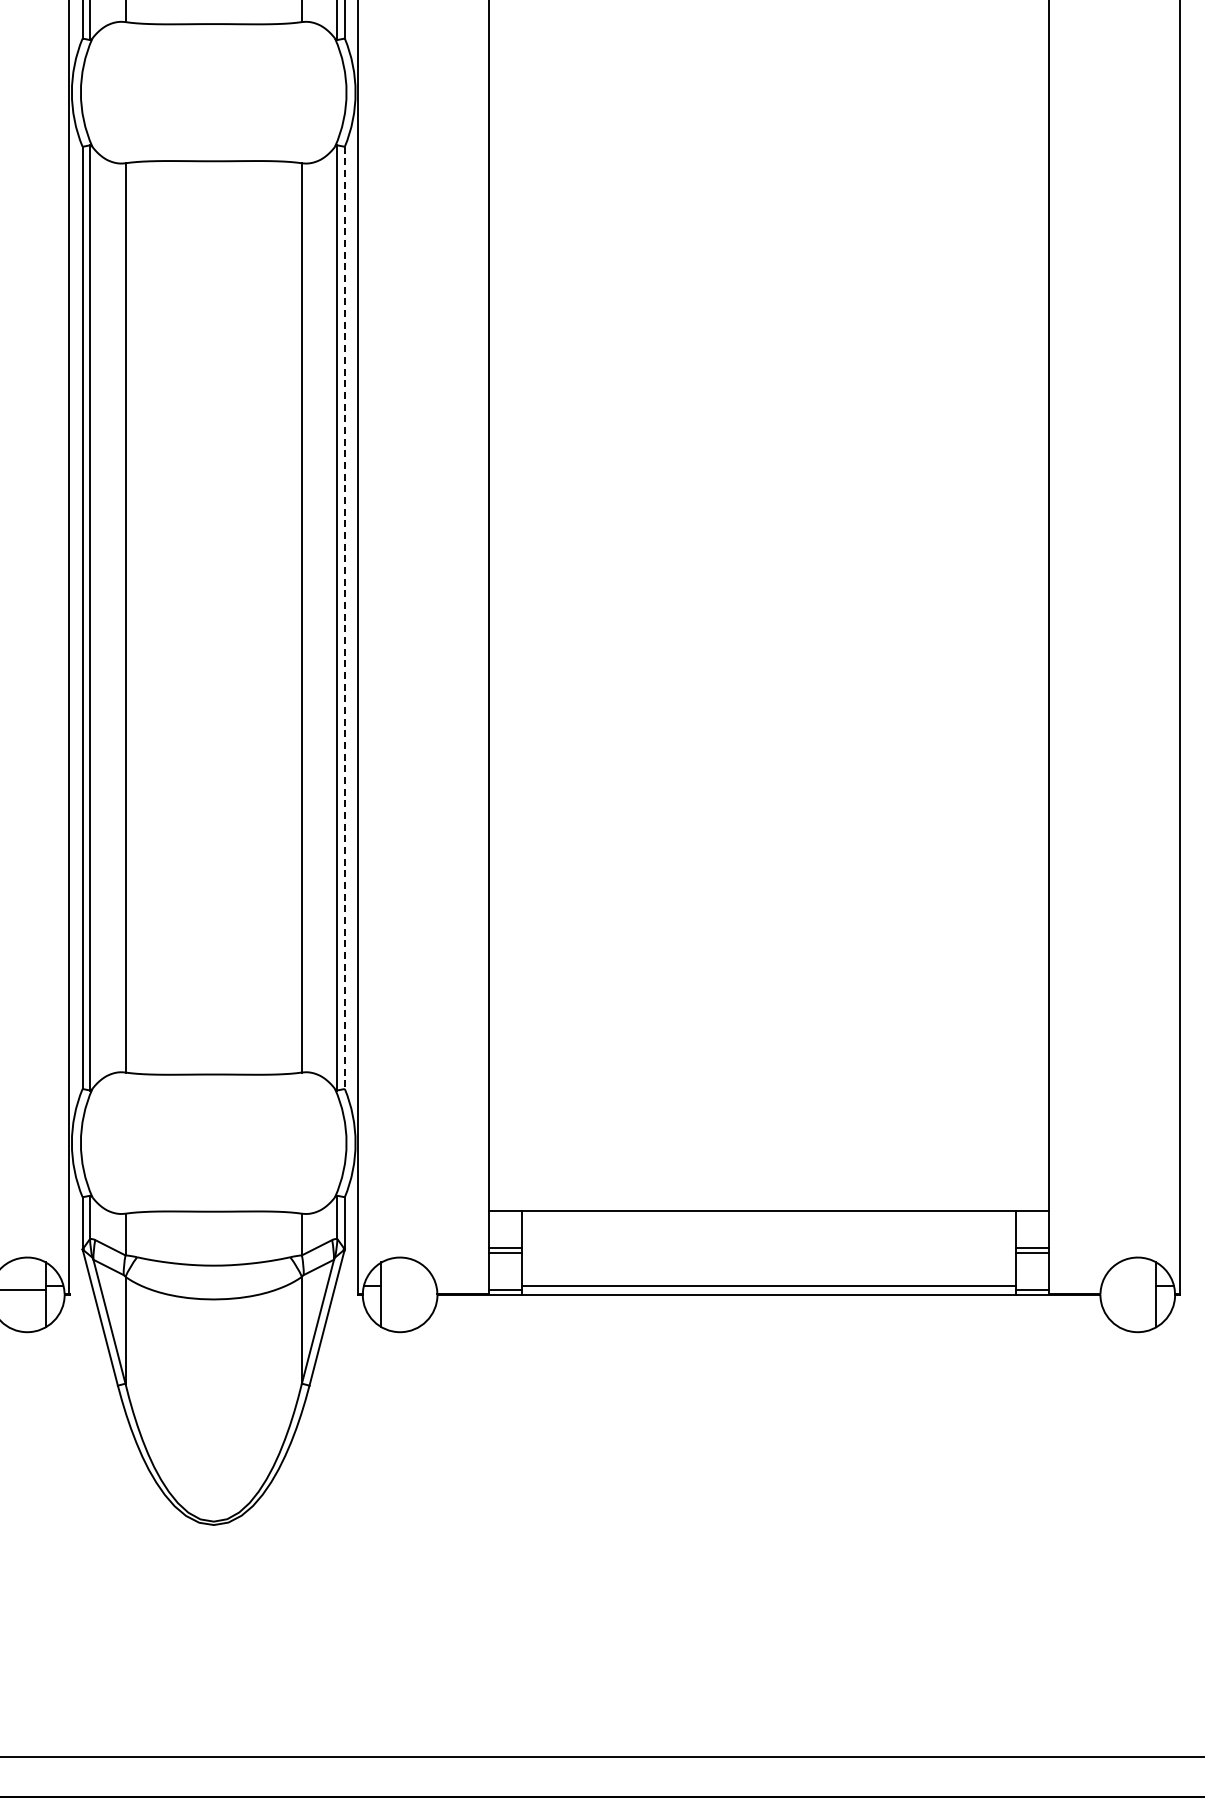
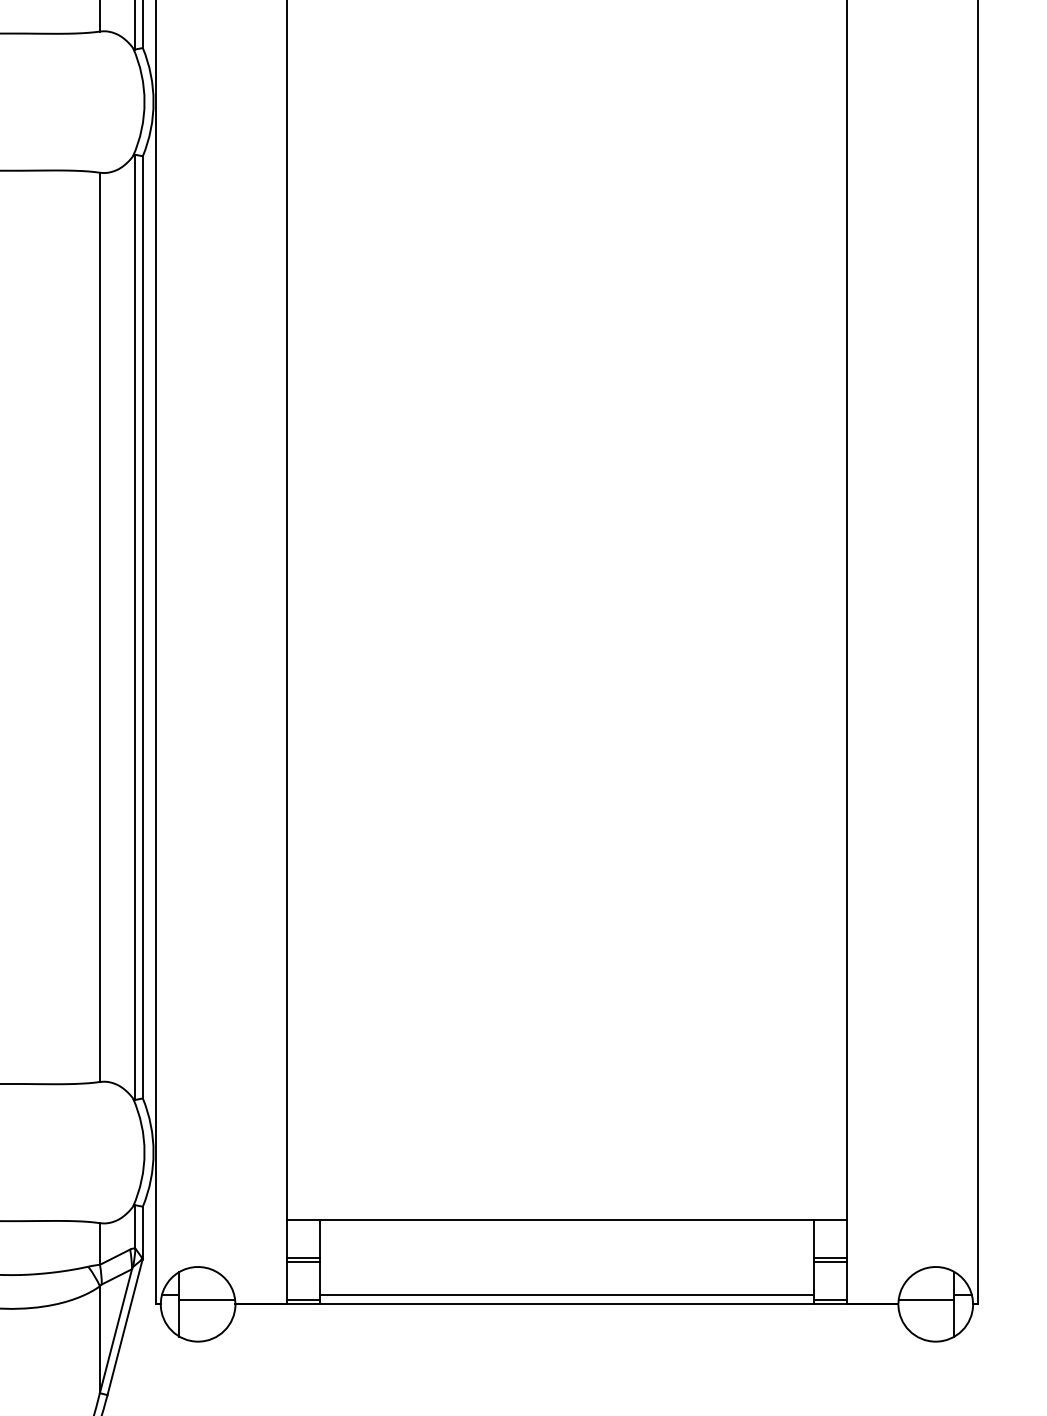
line: (344, 618) -> (142, 627), dashed -> solid
line: (409, 1290) -> (207, 1299), added
line: (1128, 1290) -> (926, 1299), added

